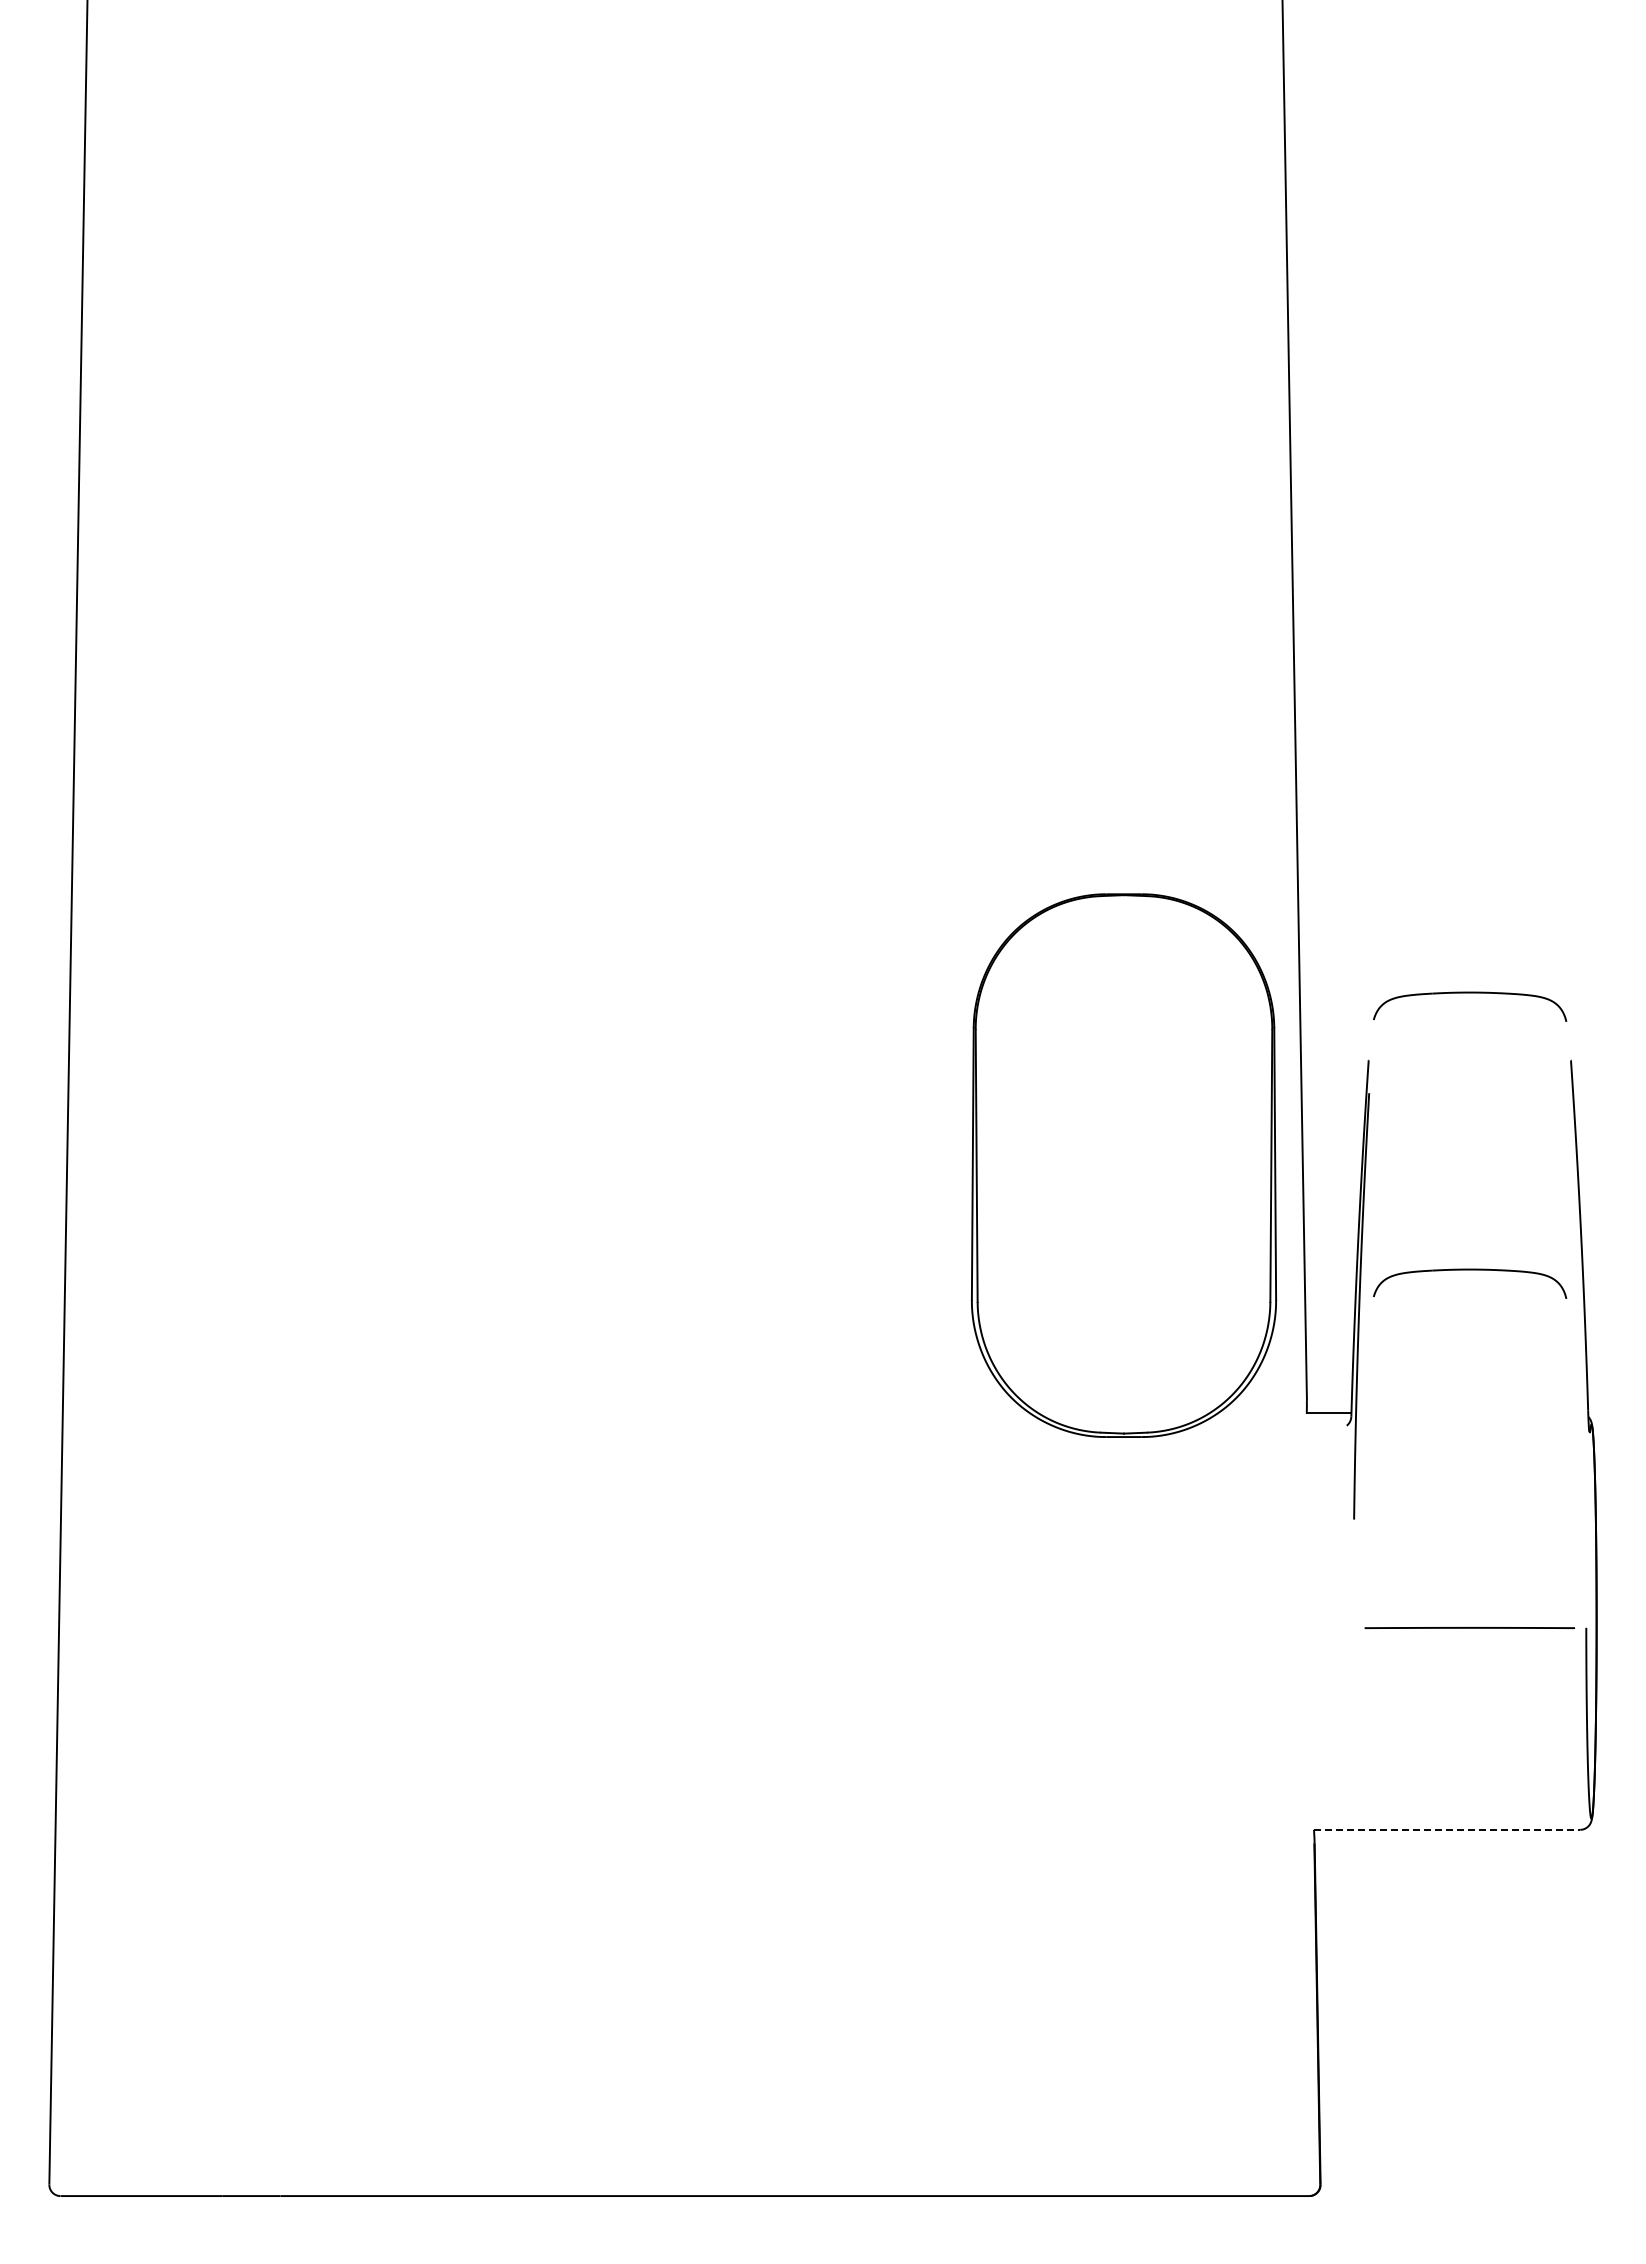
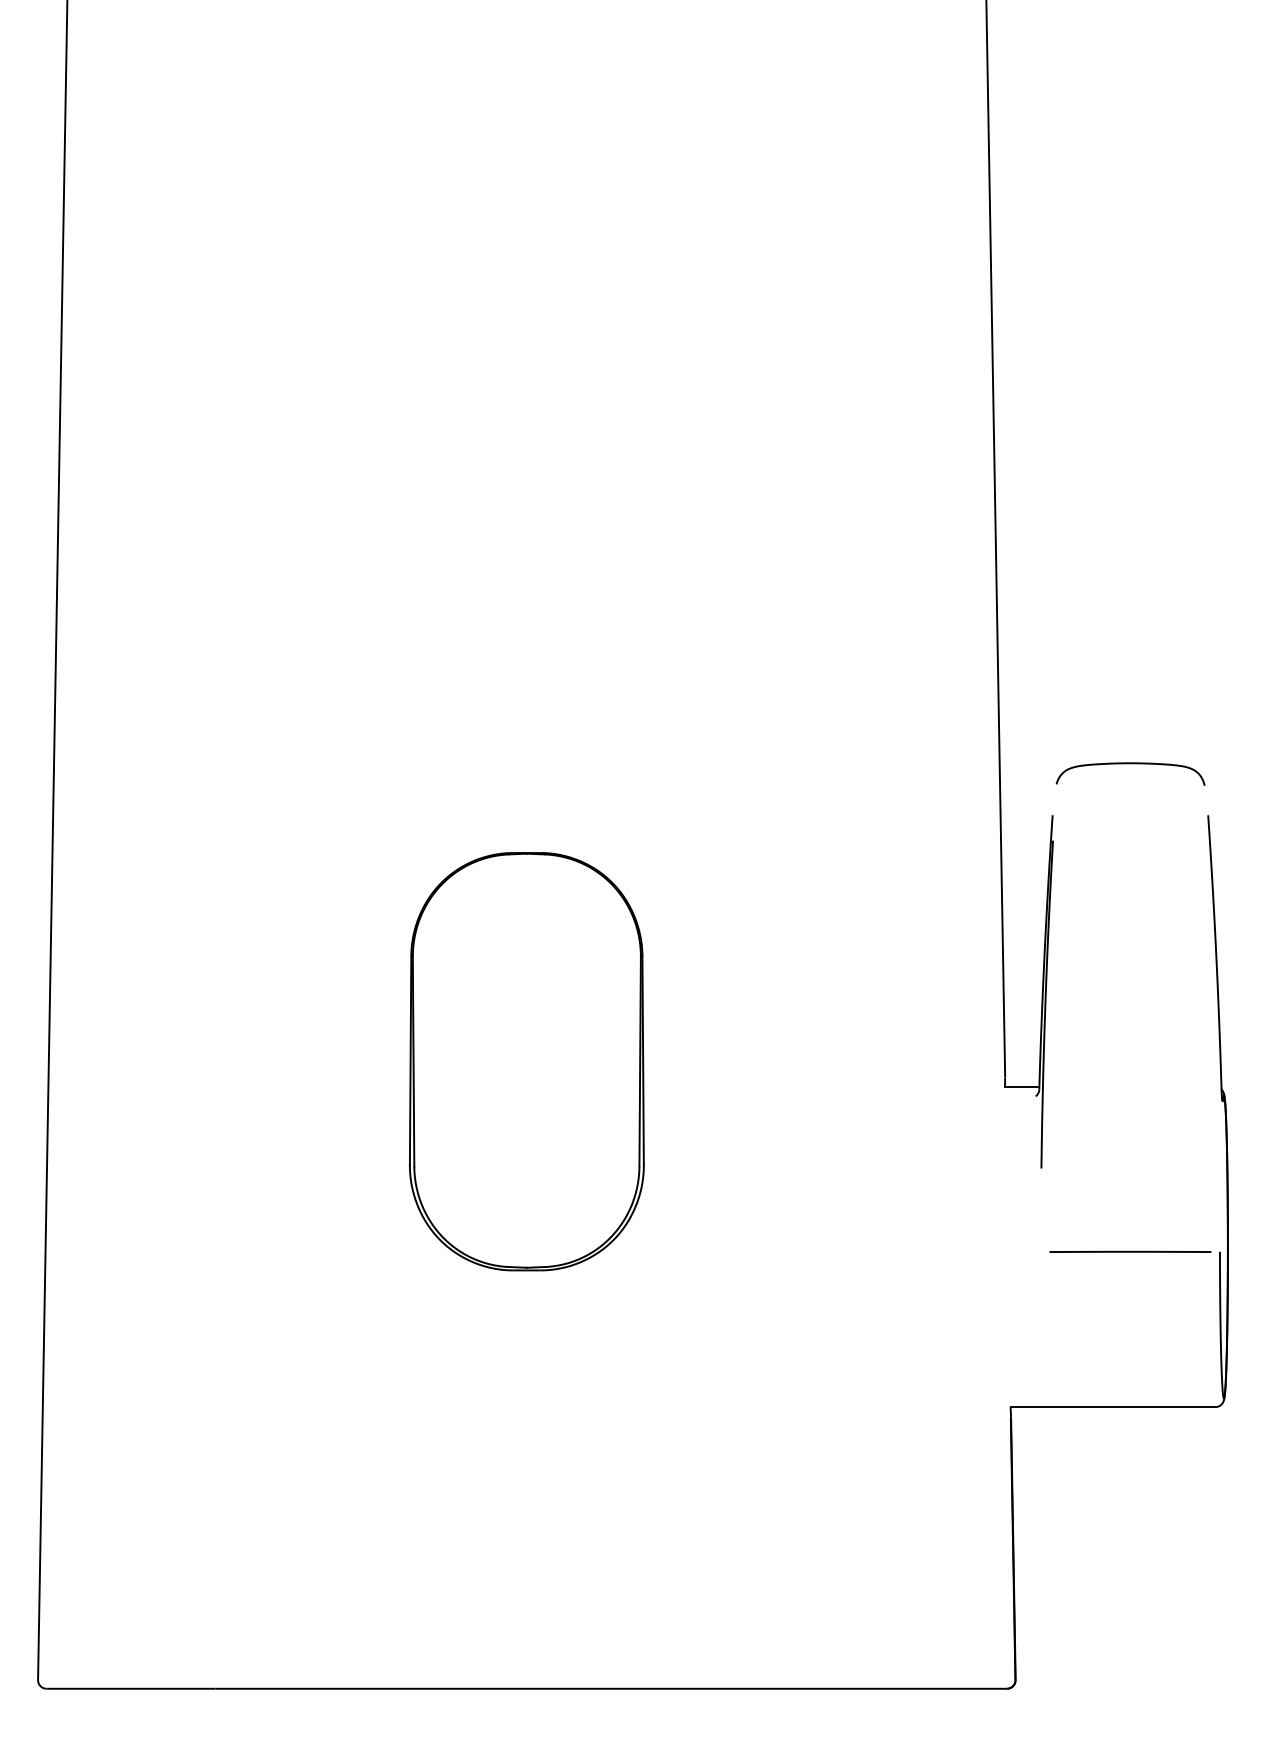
part: (1123, 1165) -> (526, 1061), moved
part: (1470, 1270) -> (1130, 977), removed
line: (1447, 1829) -> (1113, 1406), dashed -> solid

